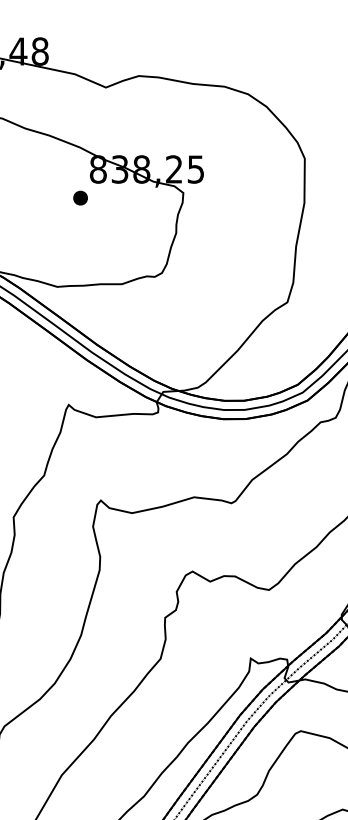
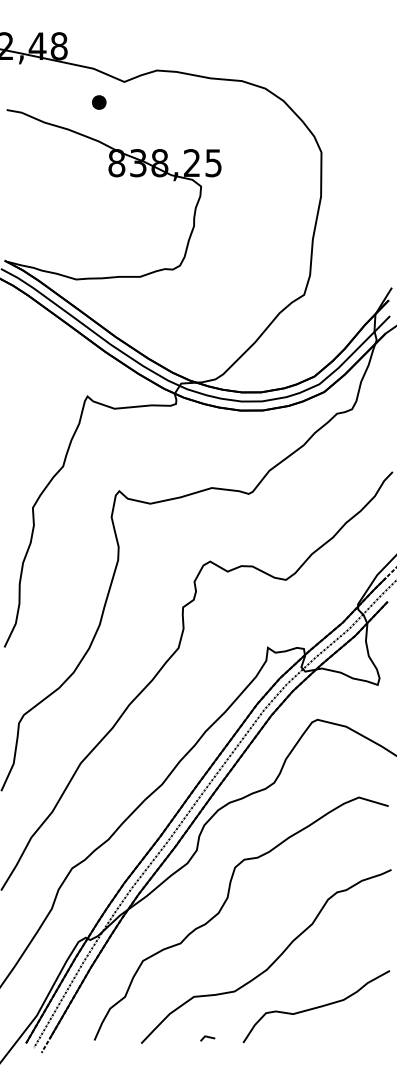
part: (80, 198) -> (99, 102), moved

